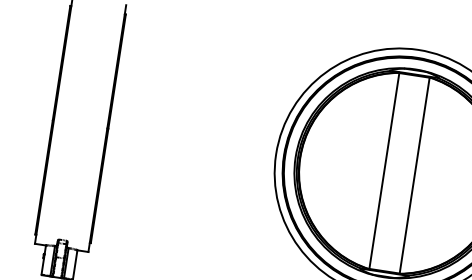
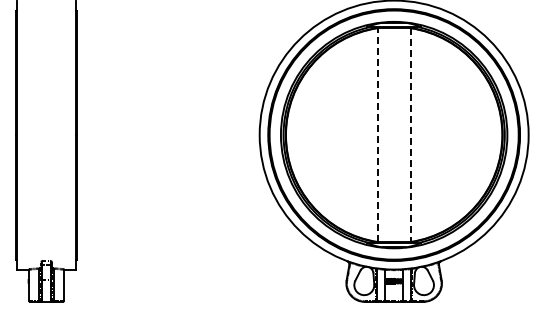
line: (384, 171) -> (377, 135), solid -> dashed
line: (414, 175) -> (410, 135), solid -> dashed

